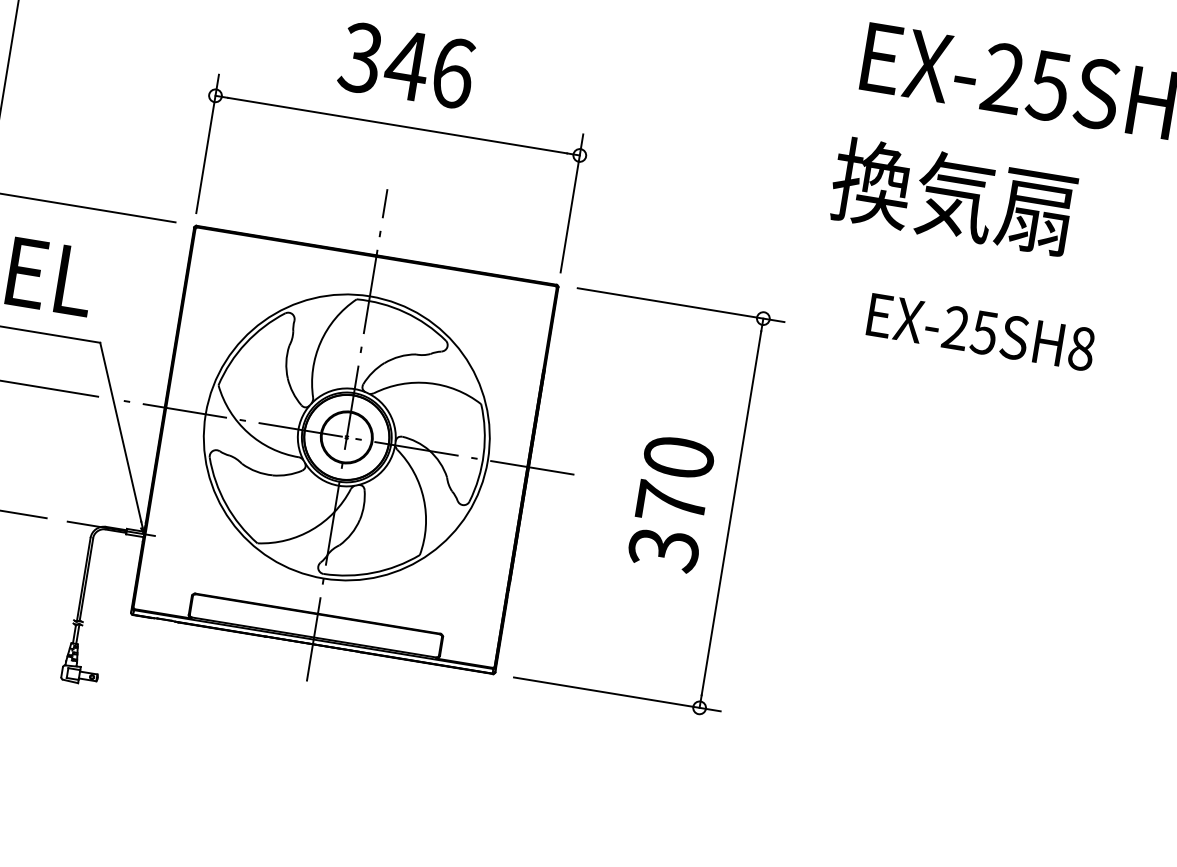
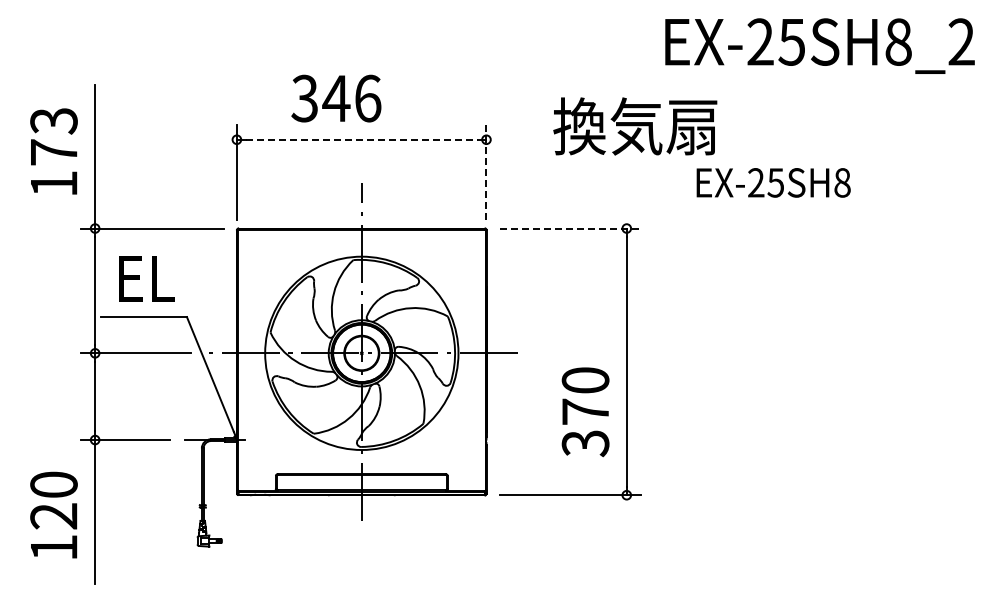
text: (407, 65) -> (336, 98), moved
line: (398, 125) -> (362, 139), solid -> dashed
text: (953, 196) -> (635, 126), moved
line: (572, 203) -> (486, 172), solid -> dashed
line: (681, 305) -> (570, 228), solid -> dashed
text: (981, 331) -> (773, 182), moved
text: (671, 504) -> (585, 412), moved

